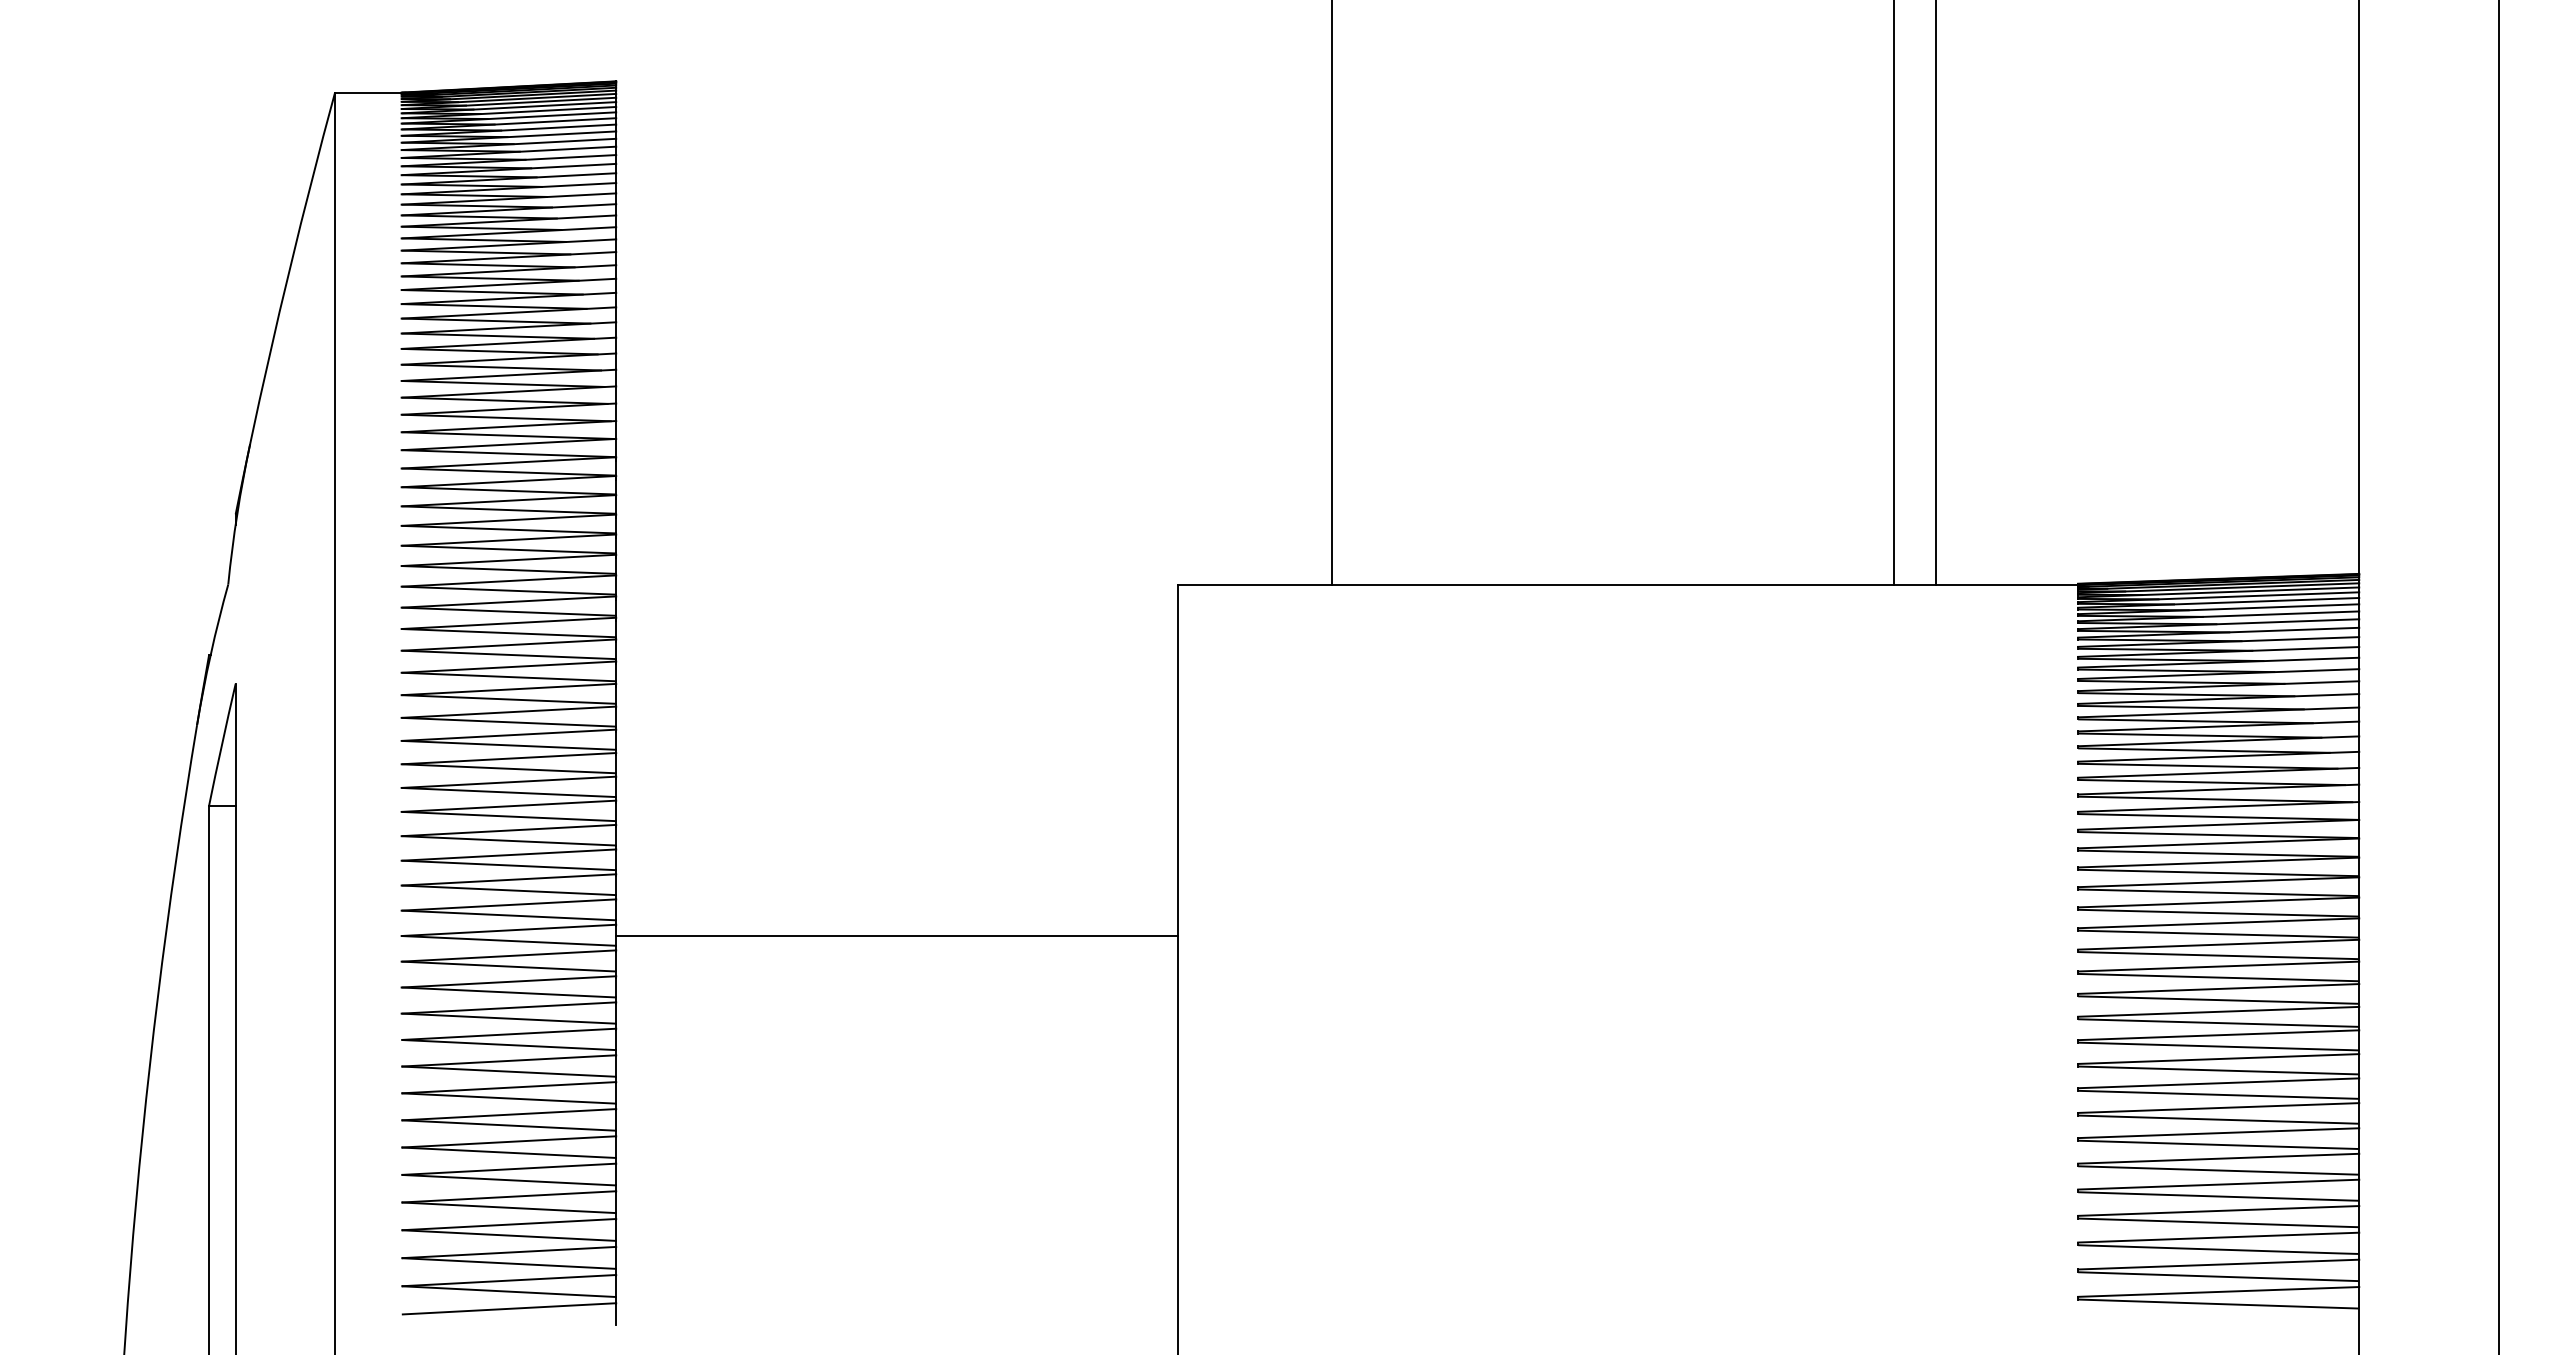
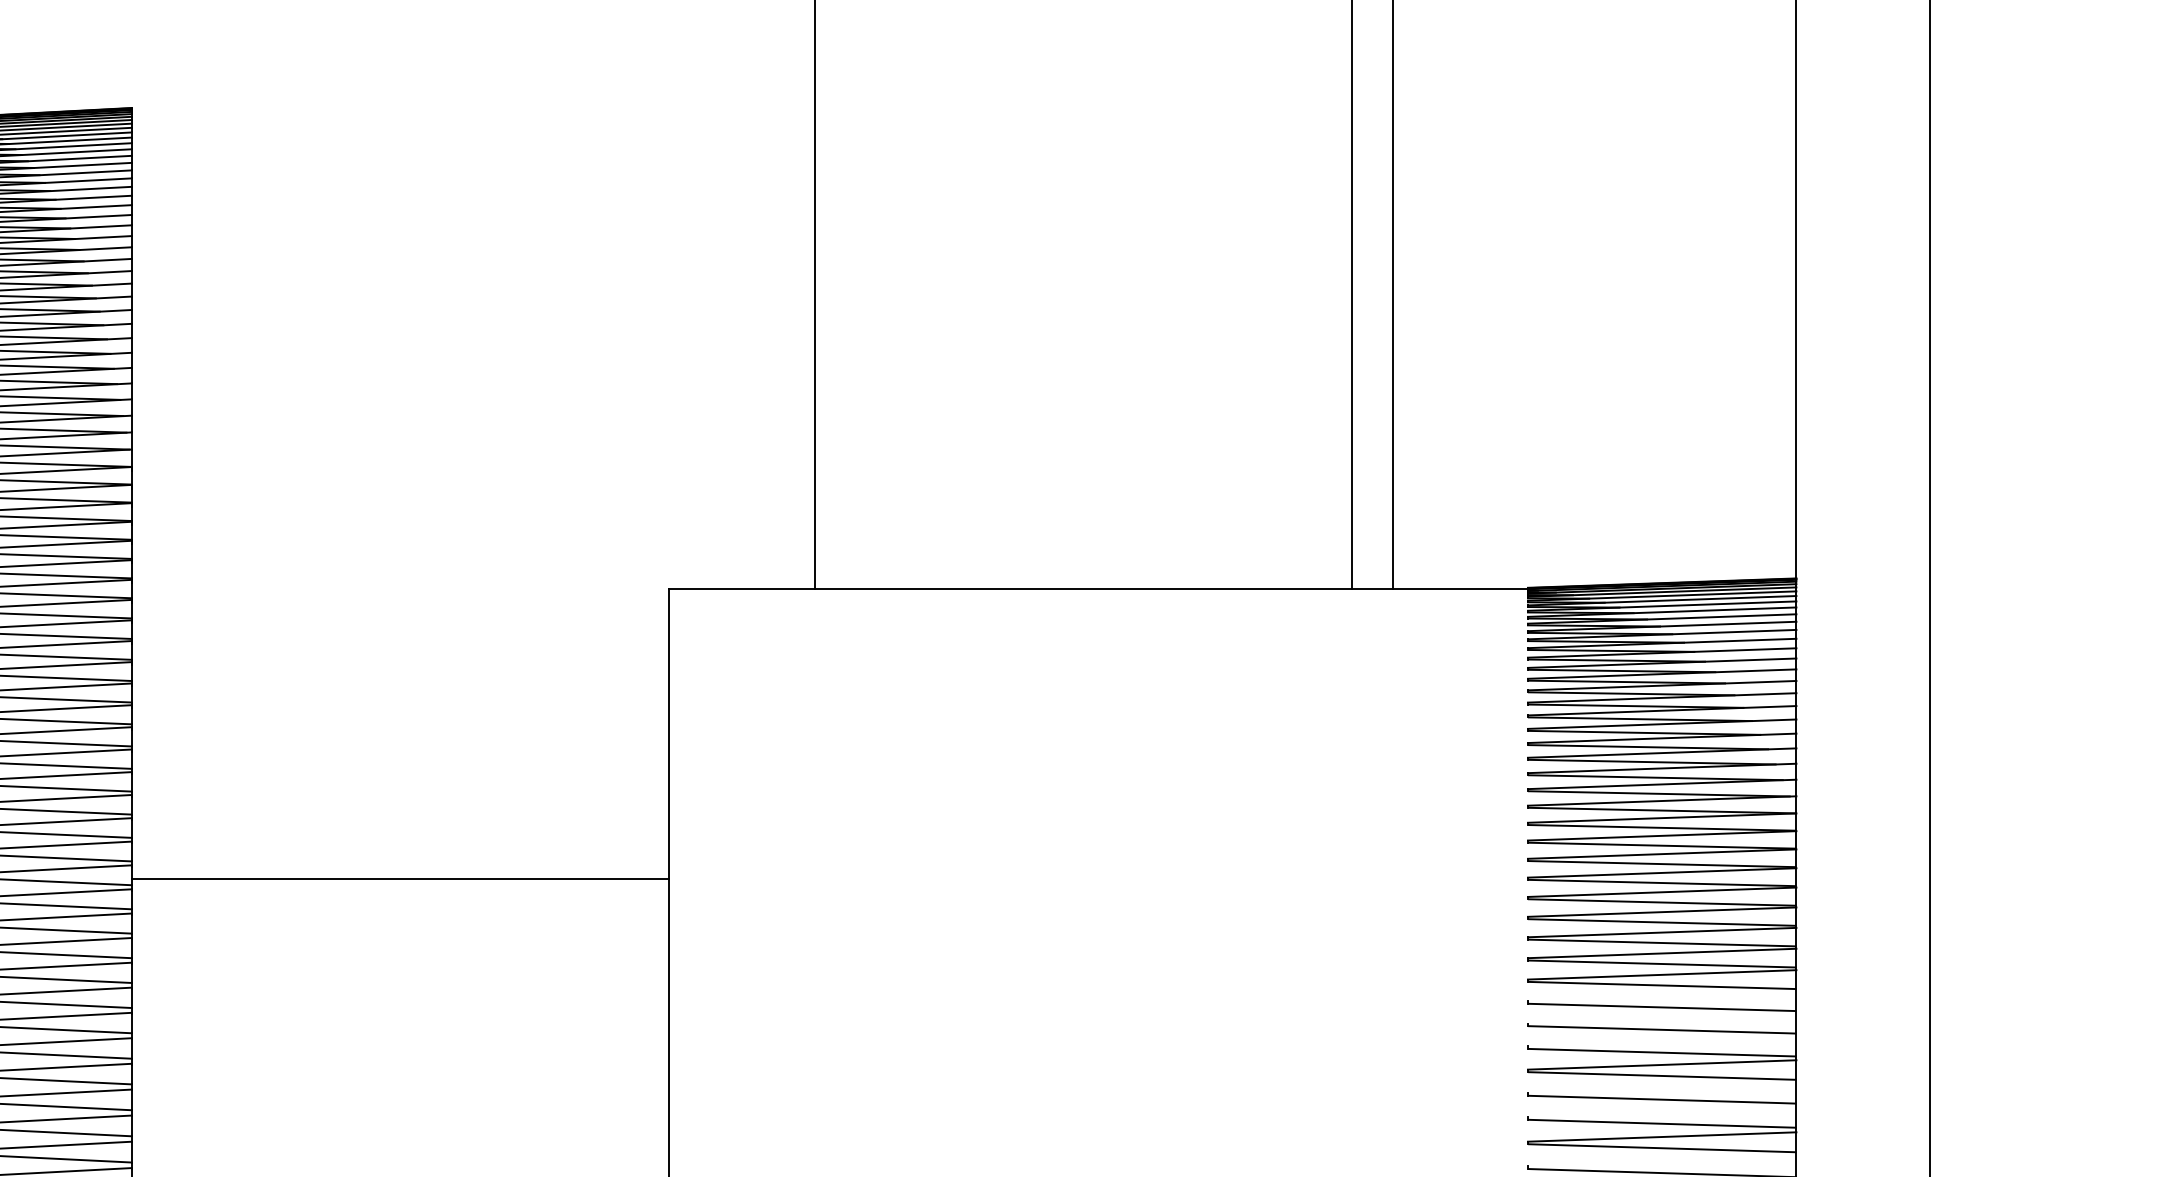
line: (897, 936) -> (400, 879), moved
line: (2218, 1011) -> (1662, 996), removed
line: (2218, 1035) -> (1662, 1019), removed
line: (2218, 1058) -> (1662, 1041), removed
line: (2218, 1107) -> (1662, 1088), removed
line: (2218, 1133) -> (1662, 1112), removed
line: (2218, 1184) -> (1662, 1161), removed

